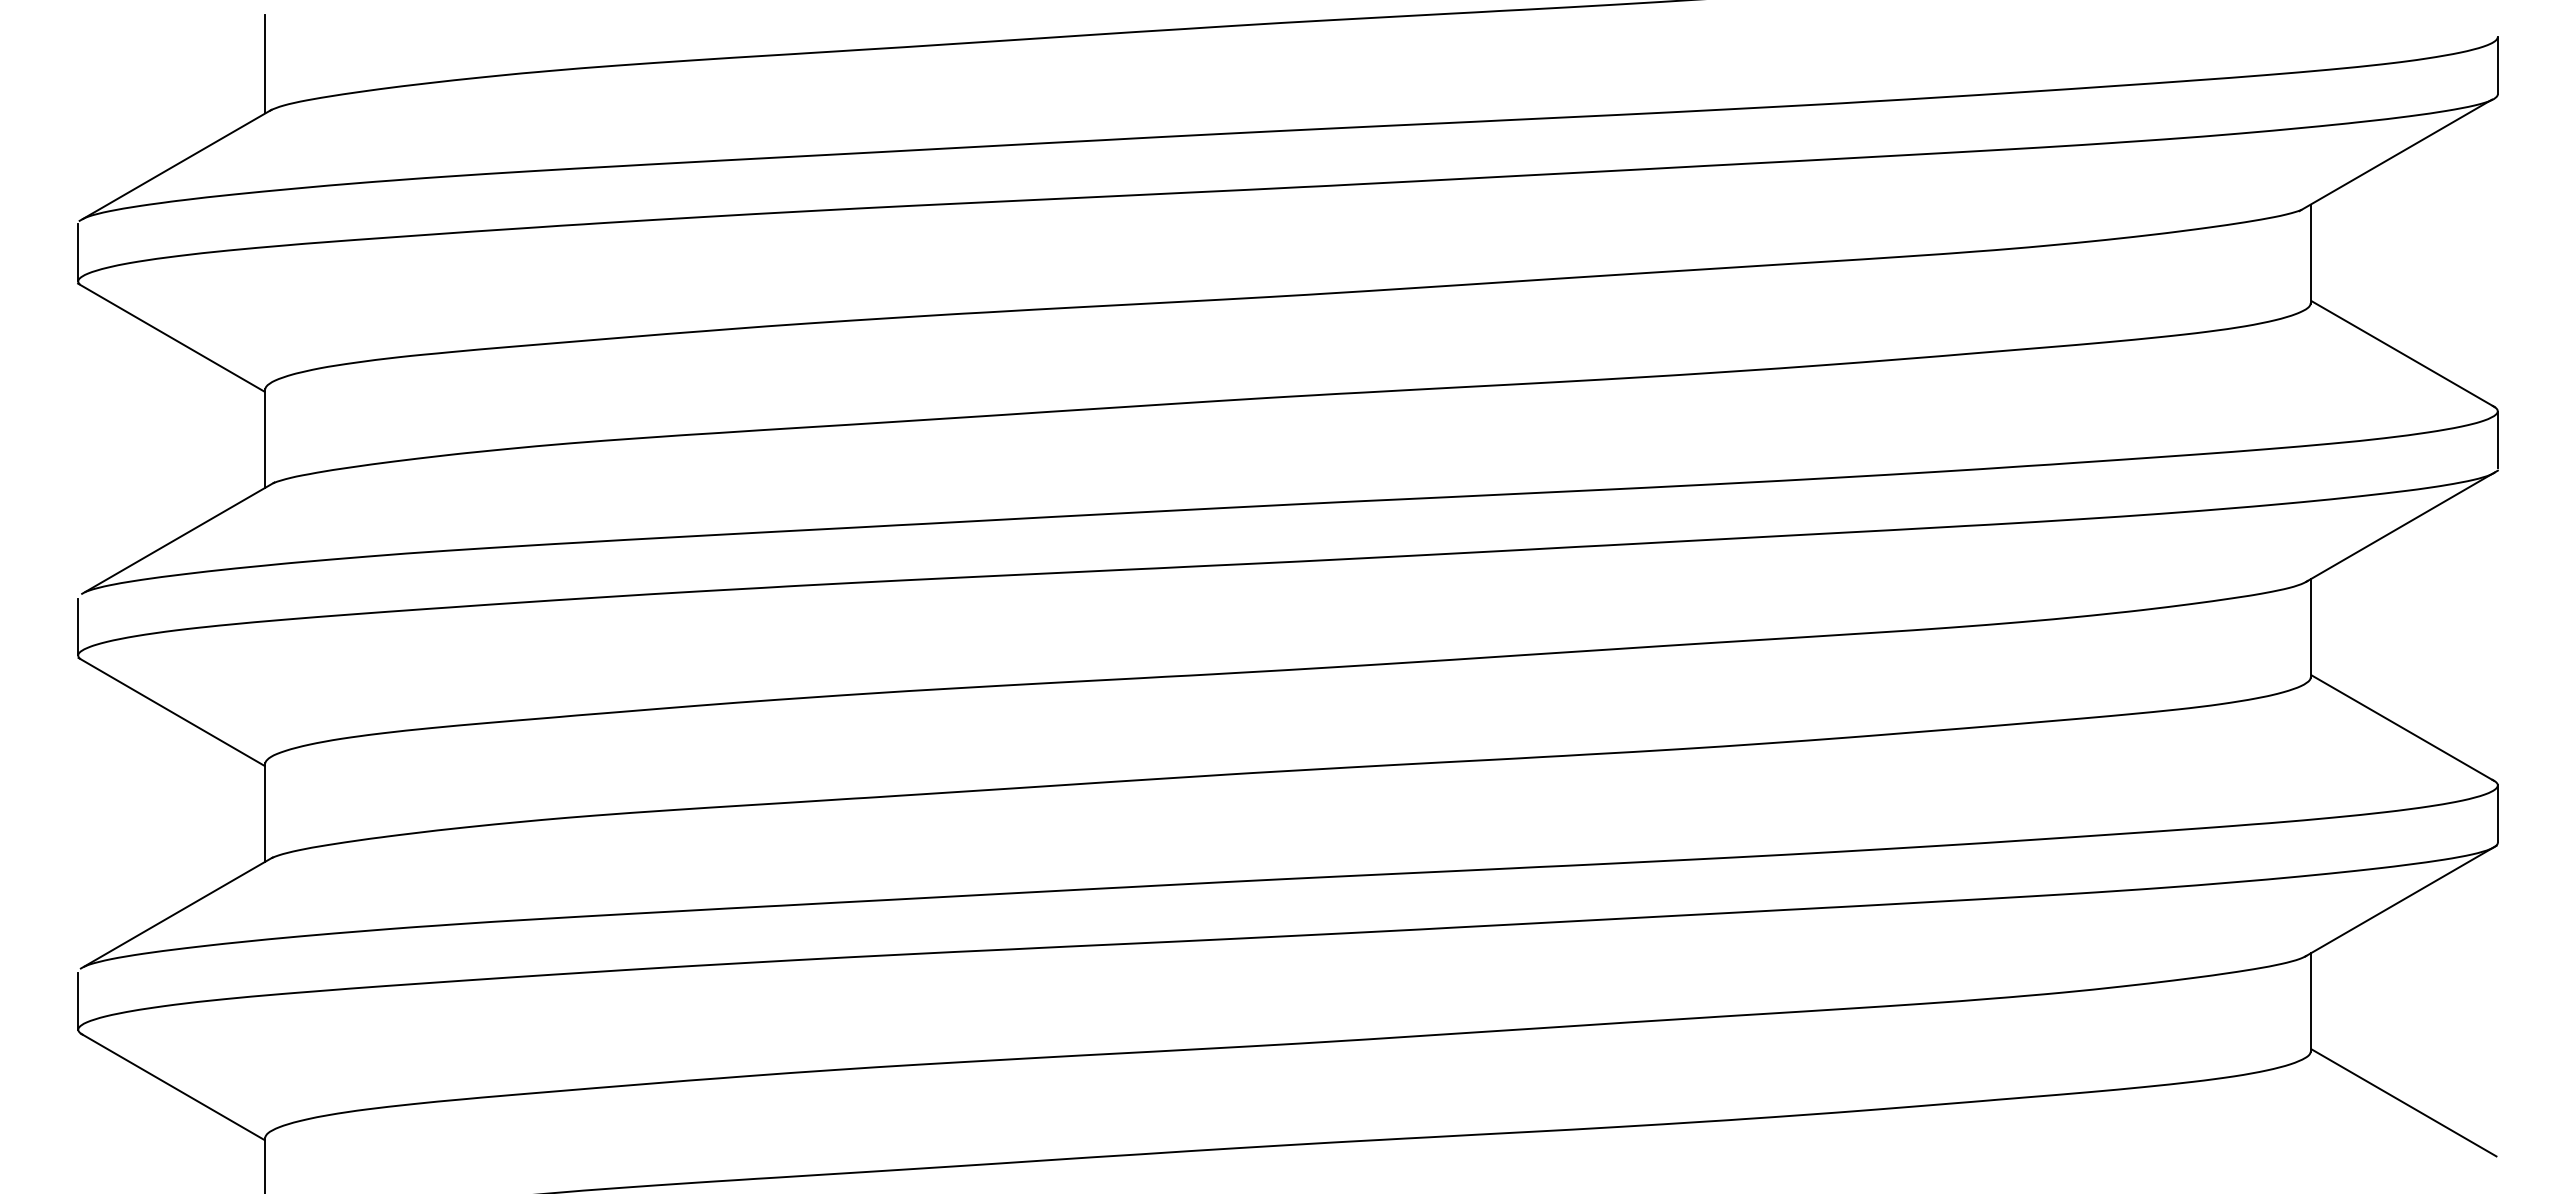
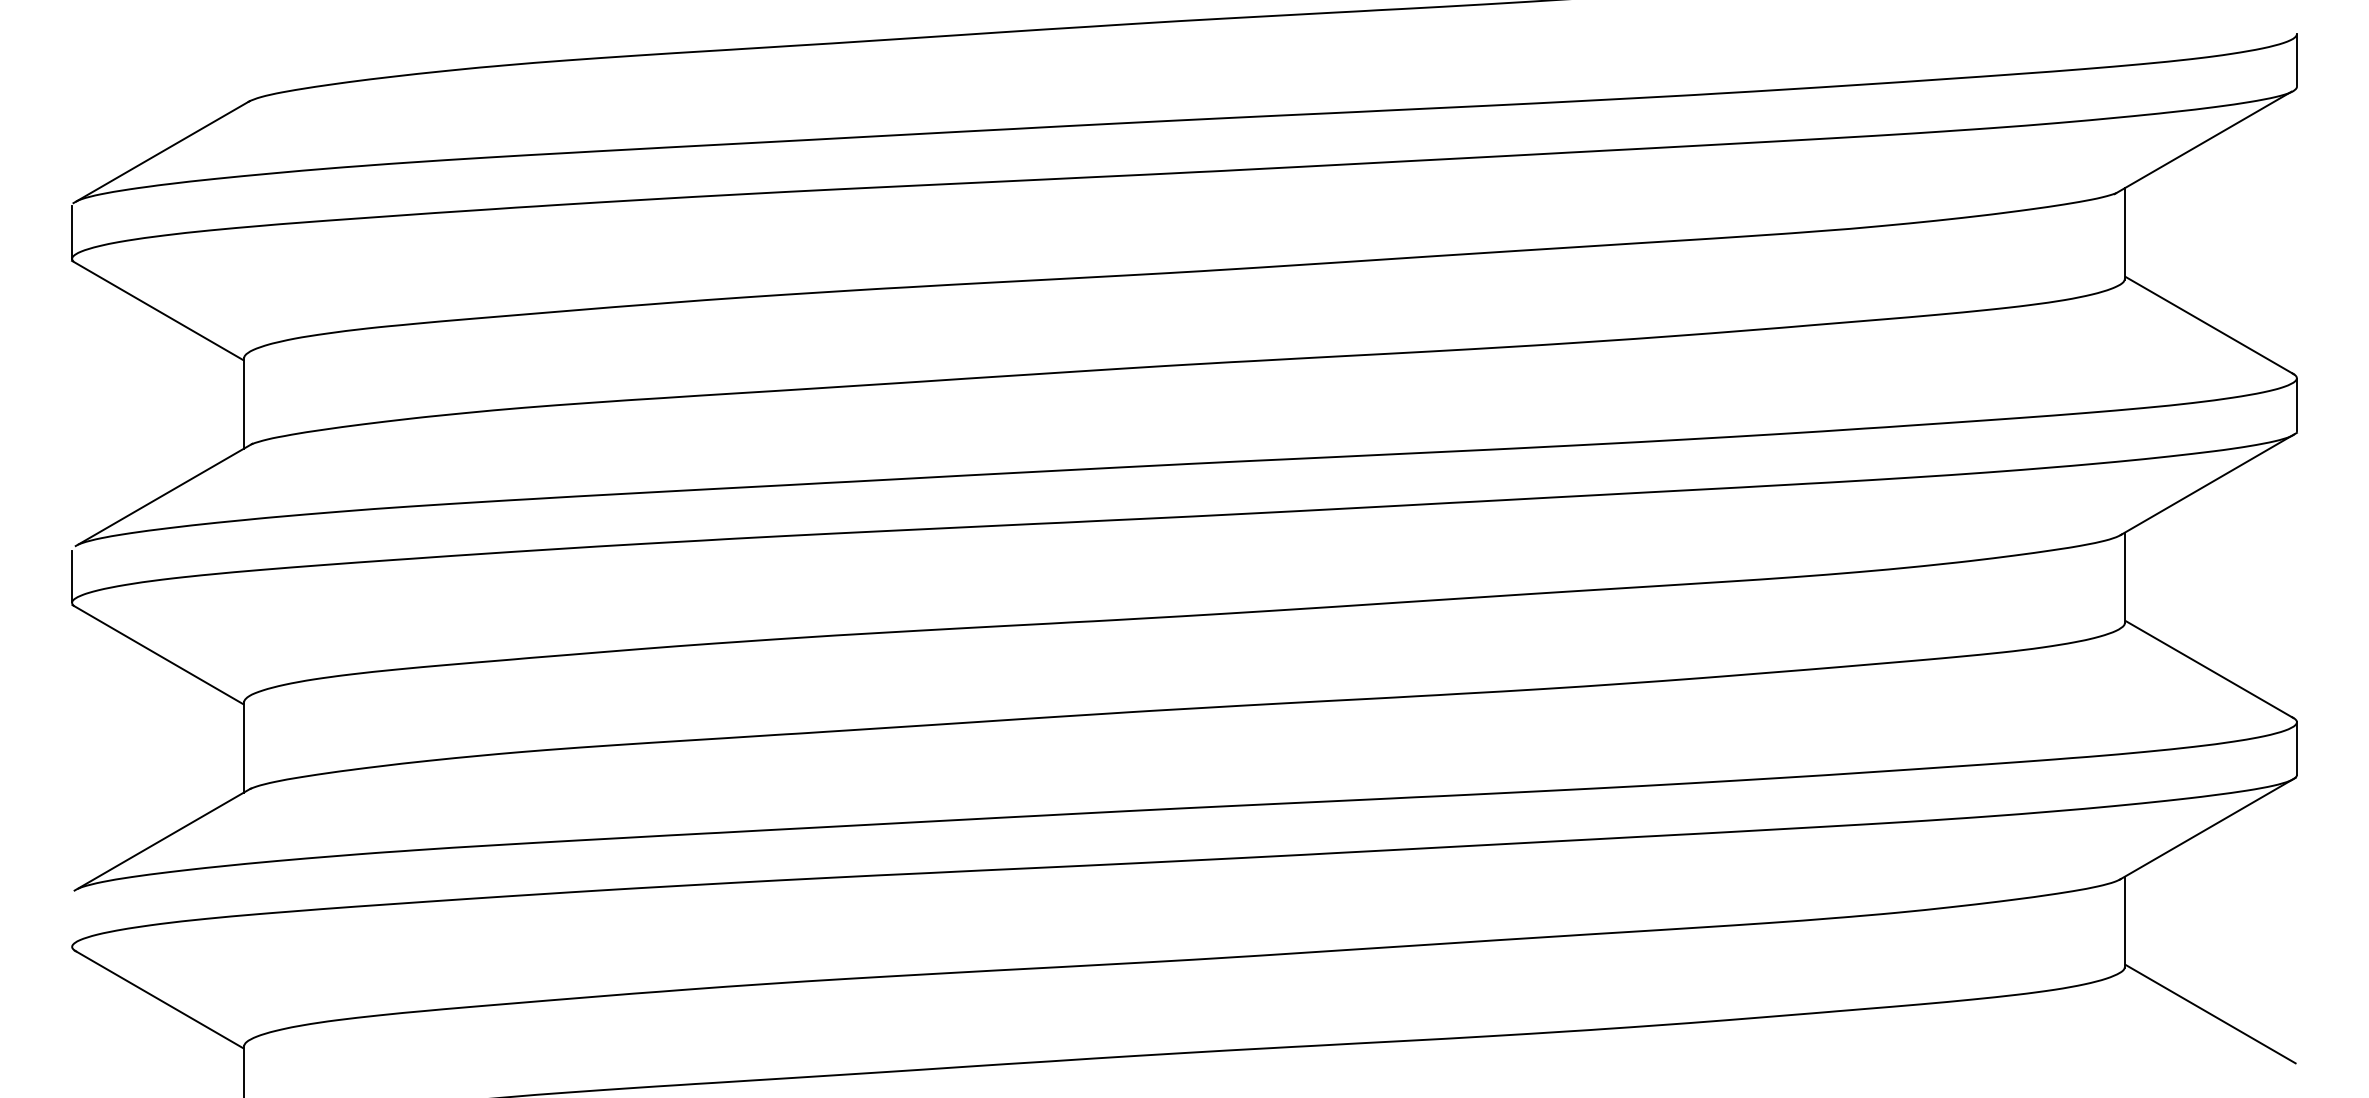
line: (265, 63) -> (244, 58), removed
line: (78, 1000) -> (72, 920), removed

